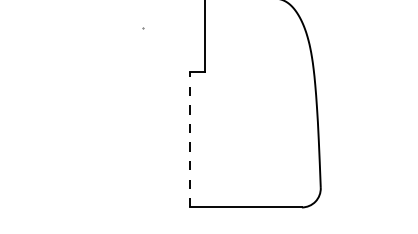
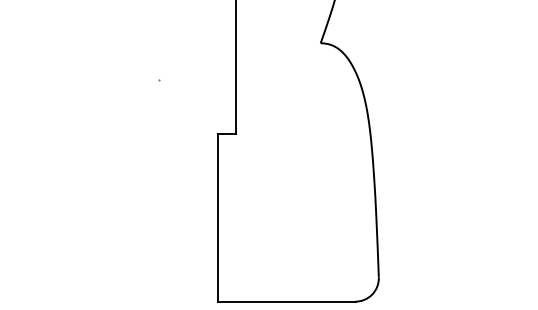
line: (190, 140) -> (217, 218), dashed -> solid

